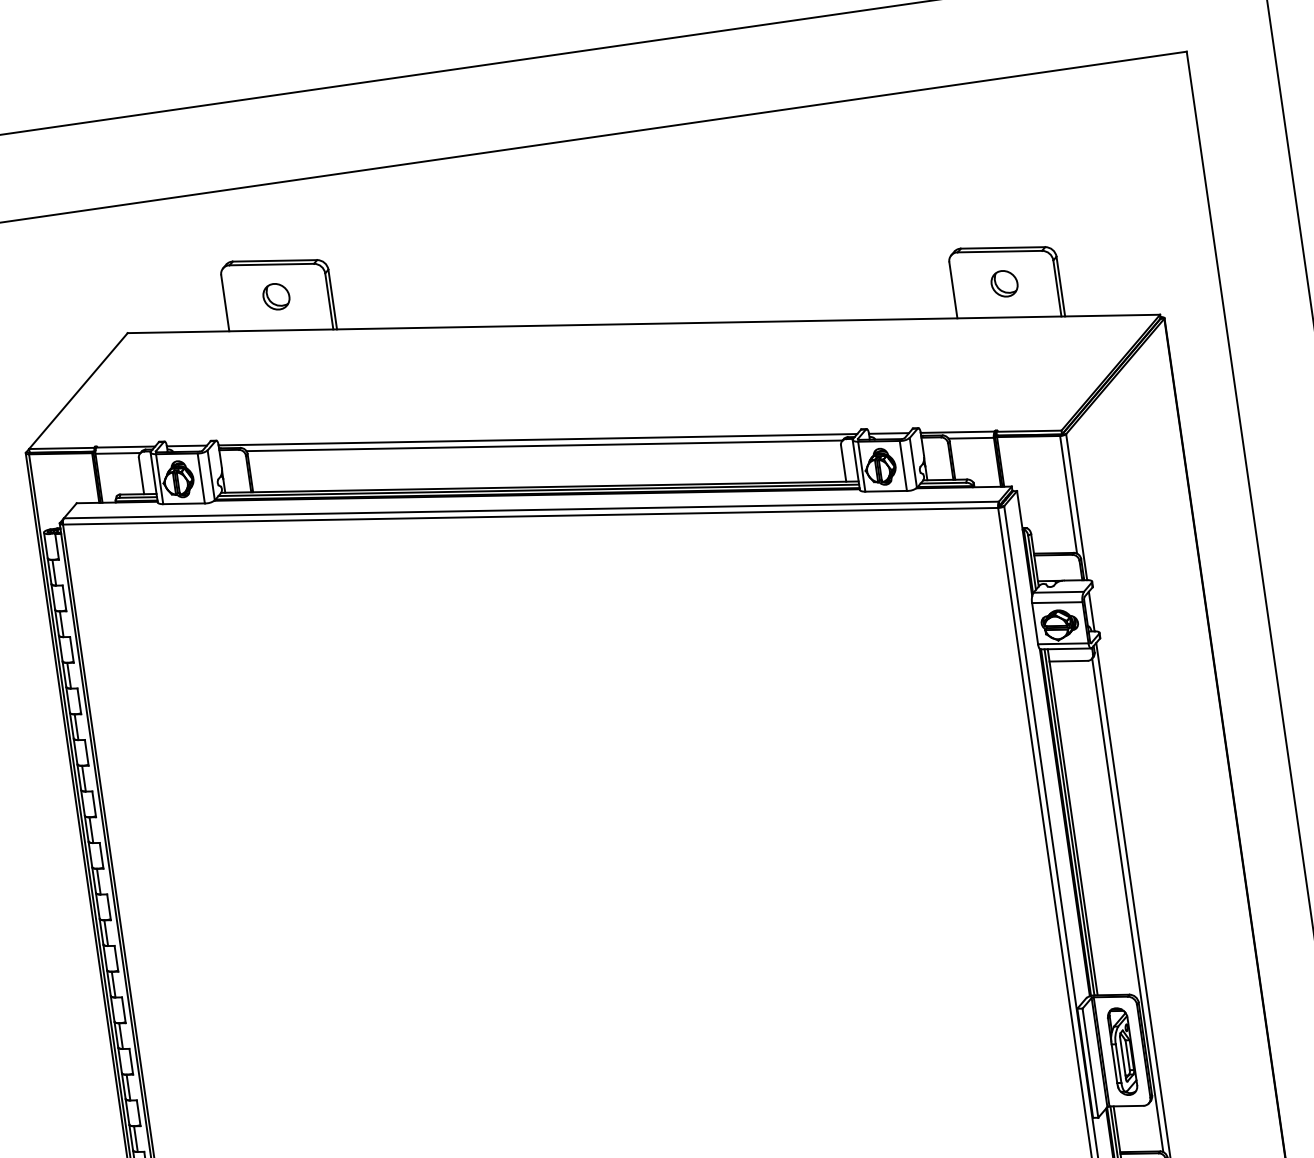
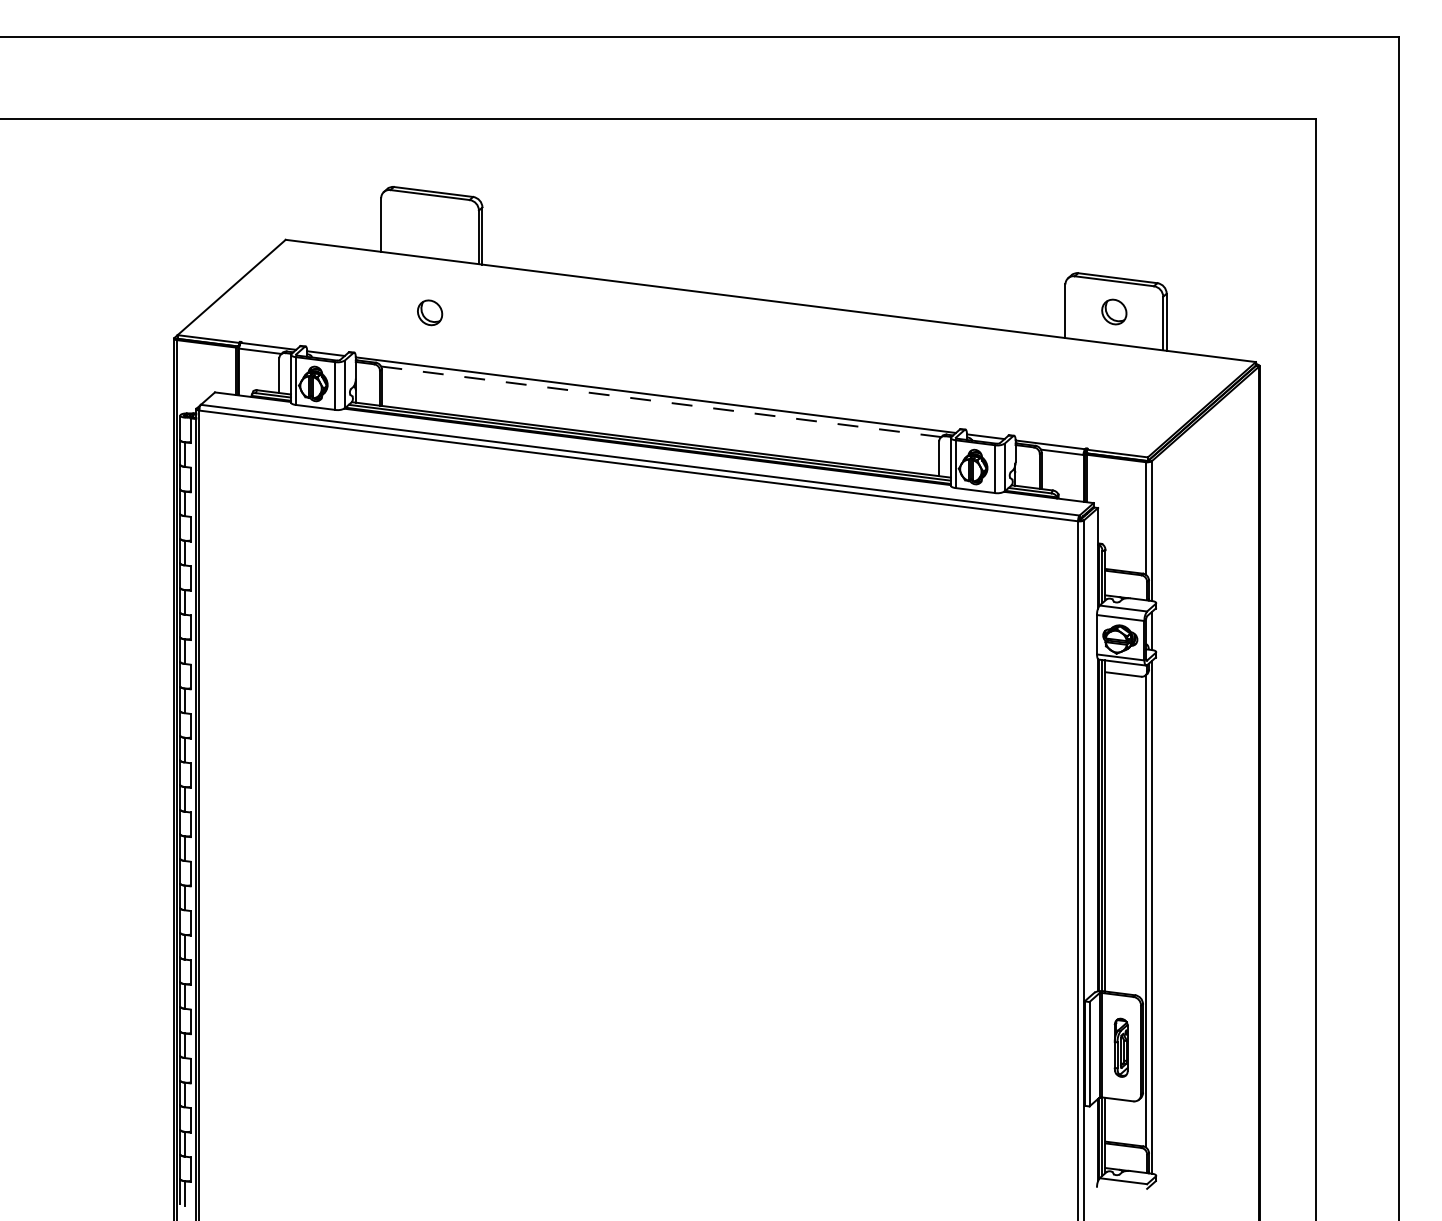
part: (276, 296) -> (430, 312), moved
line: (543, 445) -> (660, 401), solid -> dashed
part: (1122, 1051) -> (1121, 1047), size x0.7

